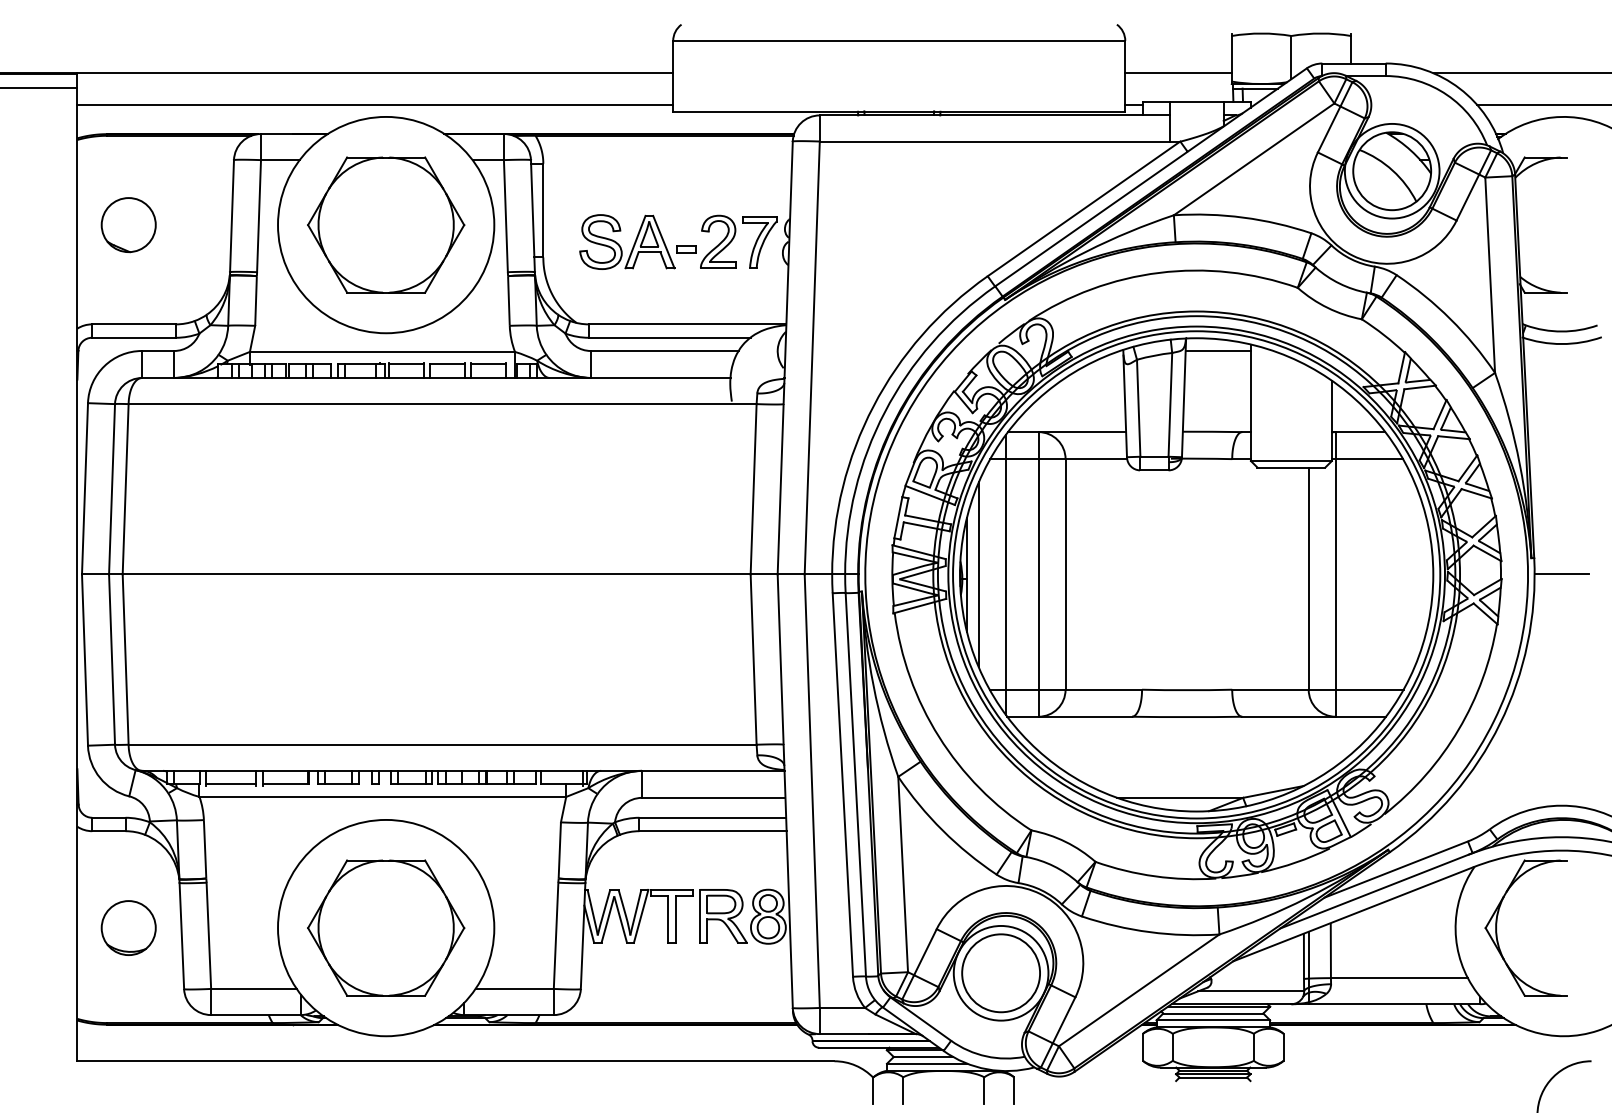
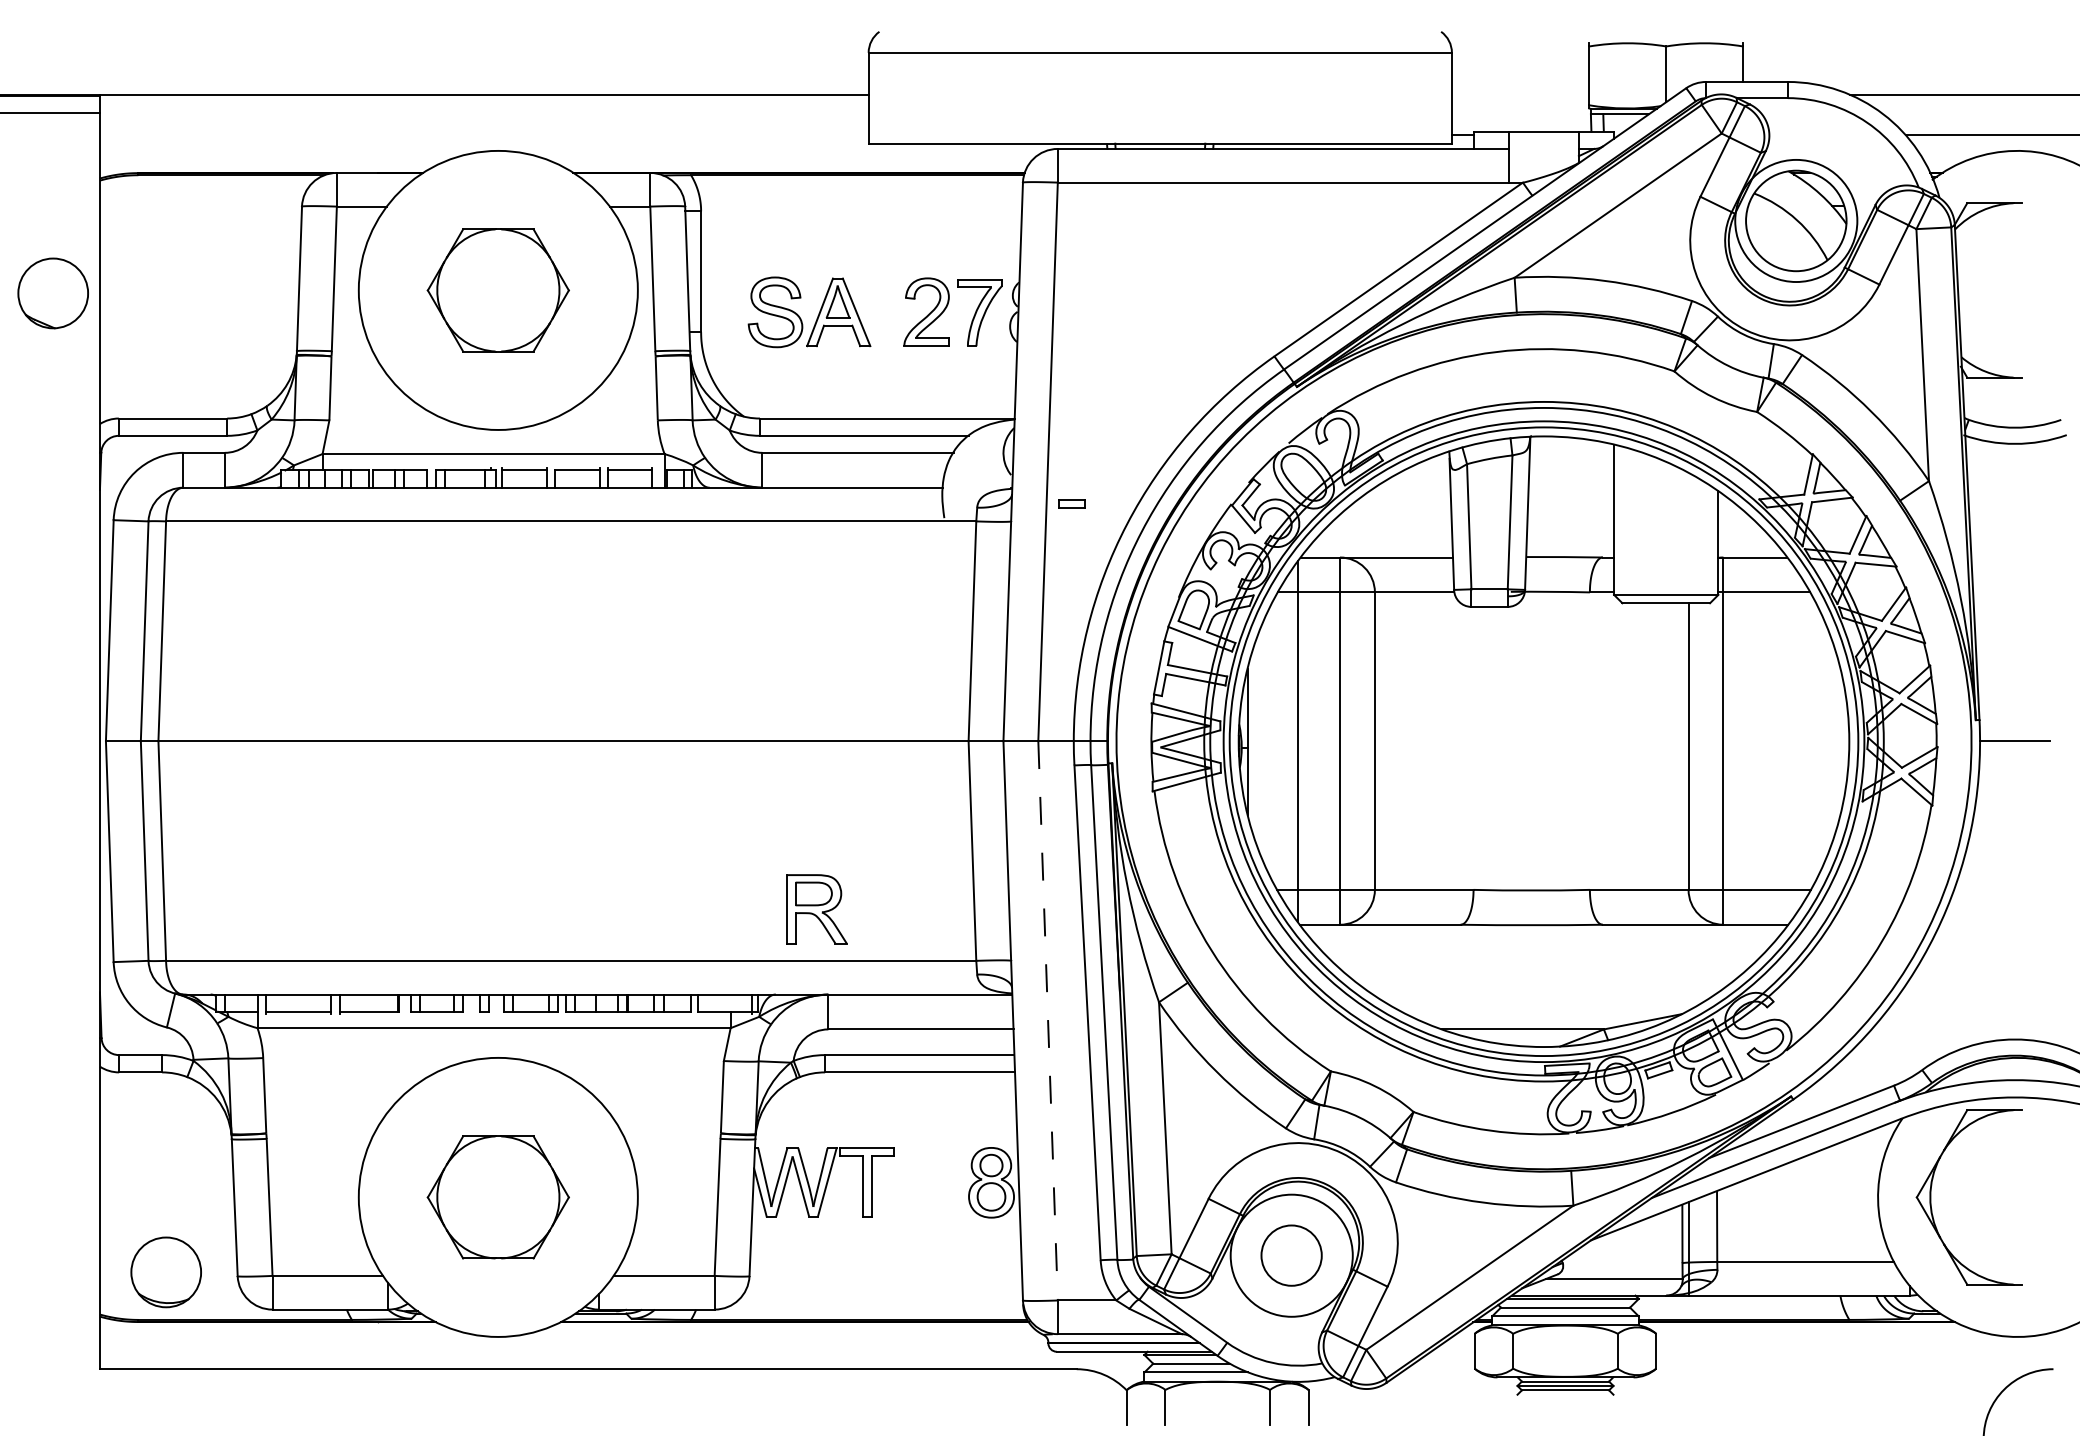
line: (1178, 73) -> (1520, 94), removed
line: (374, 105) -> (483, 135), removed
part: (128, 225) -> (52, 293), moved
part: (386, 225) -> (498, 290), size x0.7
part: (686, 249) -> (1071, 503), moved
line: (1217, 350) -> (1571, 452), removed
line: (979, 574) -> (1263, 741), removed
line: (812, 790) -> (1048, 1020), solid -> dashed
part: (723, 916) -> (816, 909), moved
part: (128, 928) -> (165, 1272), moved
part: (386, 928) -> (498, 1197), size x0.7
circle: (1000, 973) -> (1291, 1255), size x0.6

